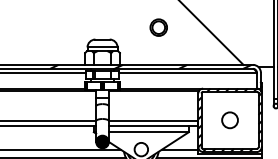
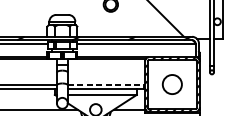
circle: (229, 120) -> (171, 84), size x1.4
line: (153, 121) -> (106, 85), solid -> dashed
hatch: (102, 141) -> (62, 102), removed

